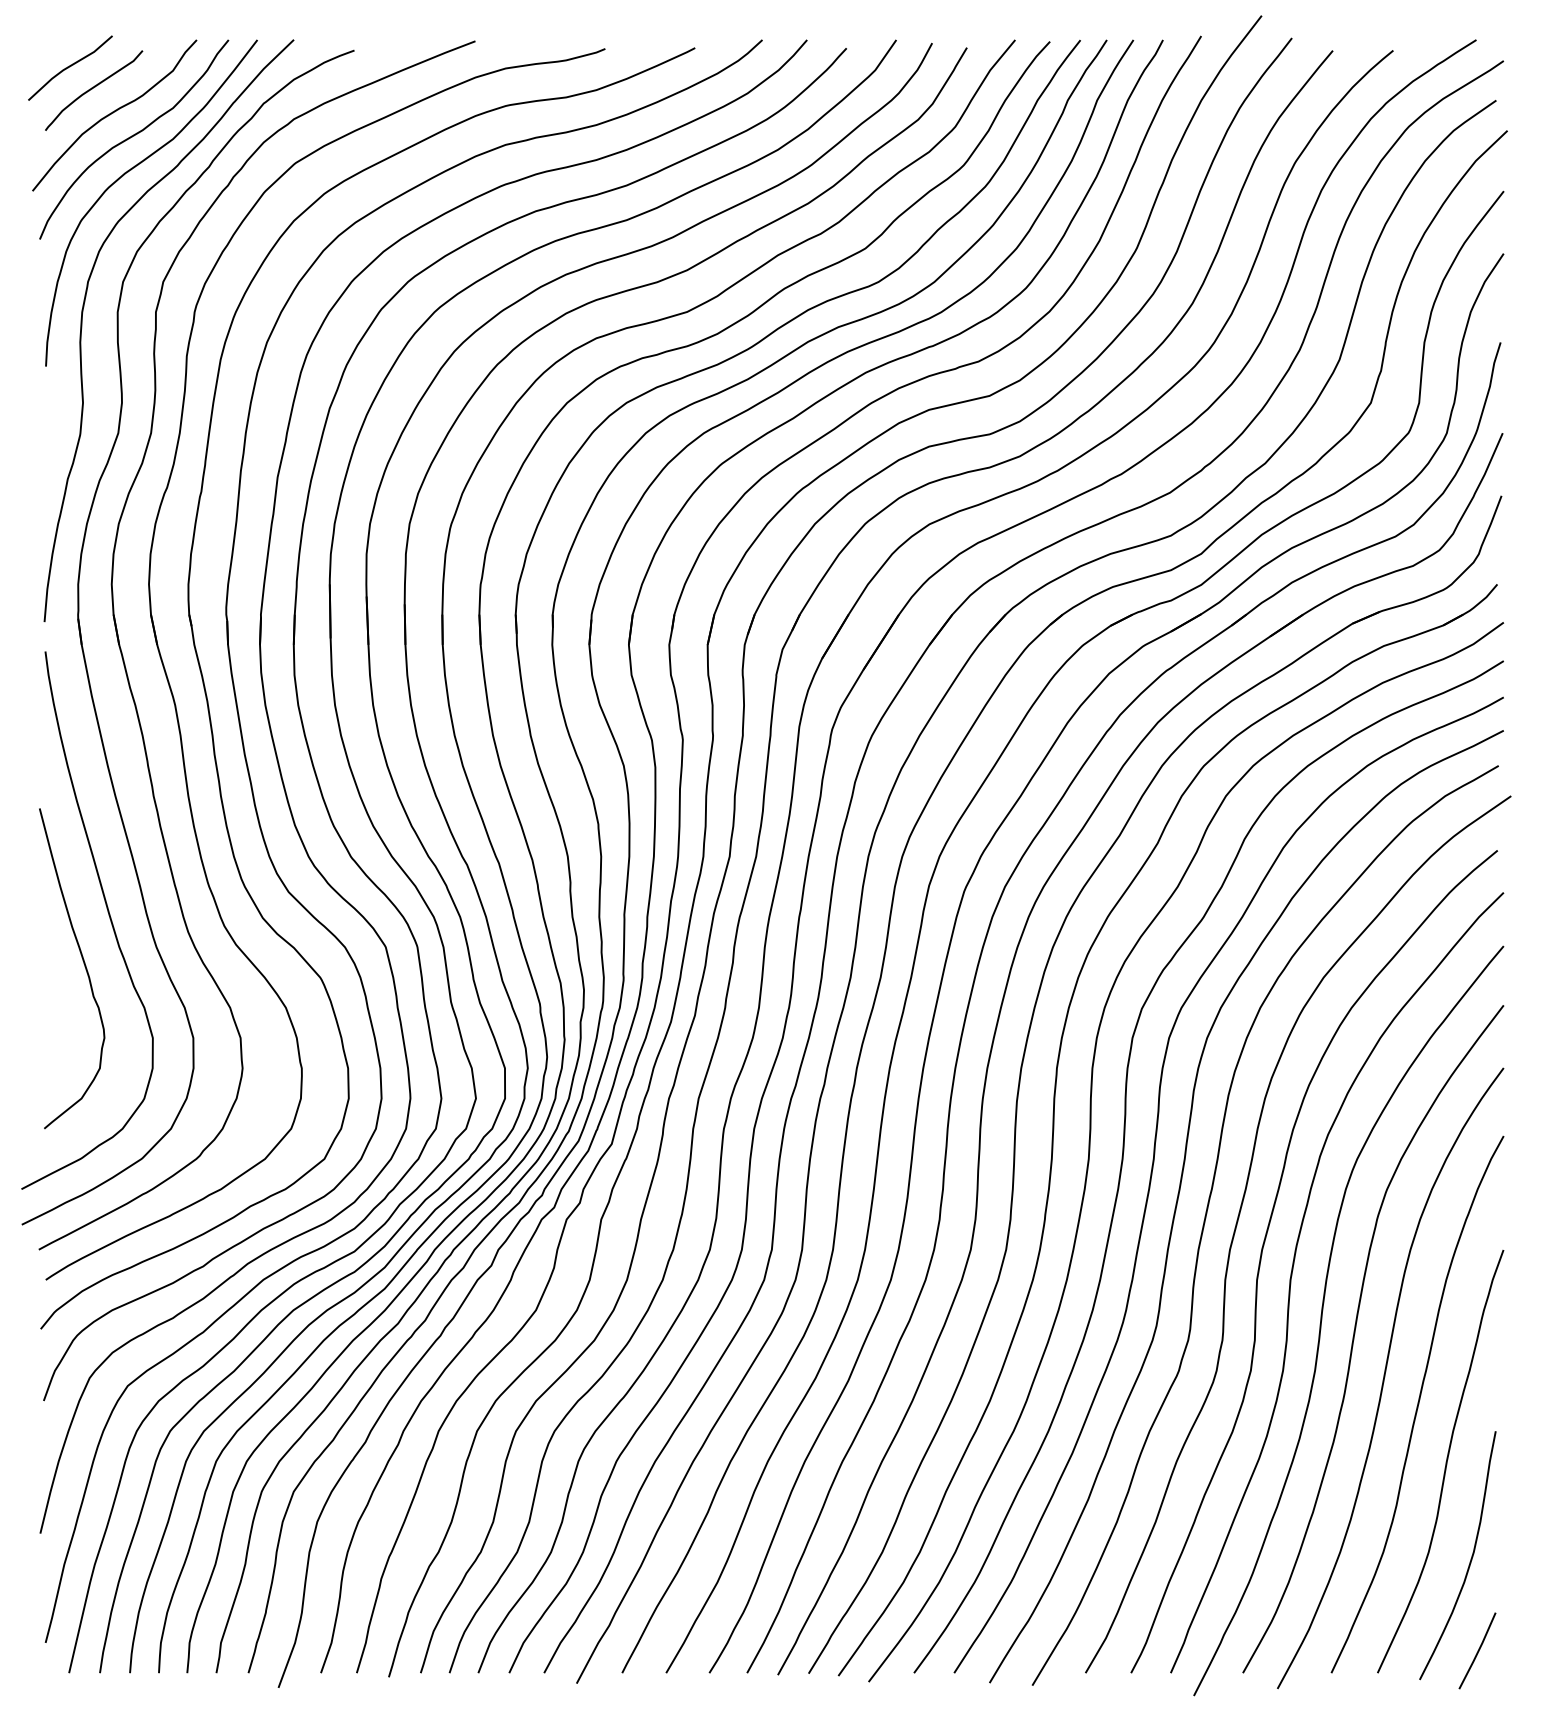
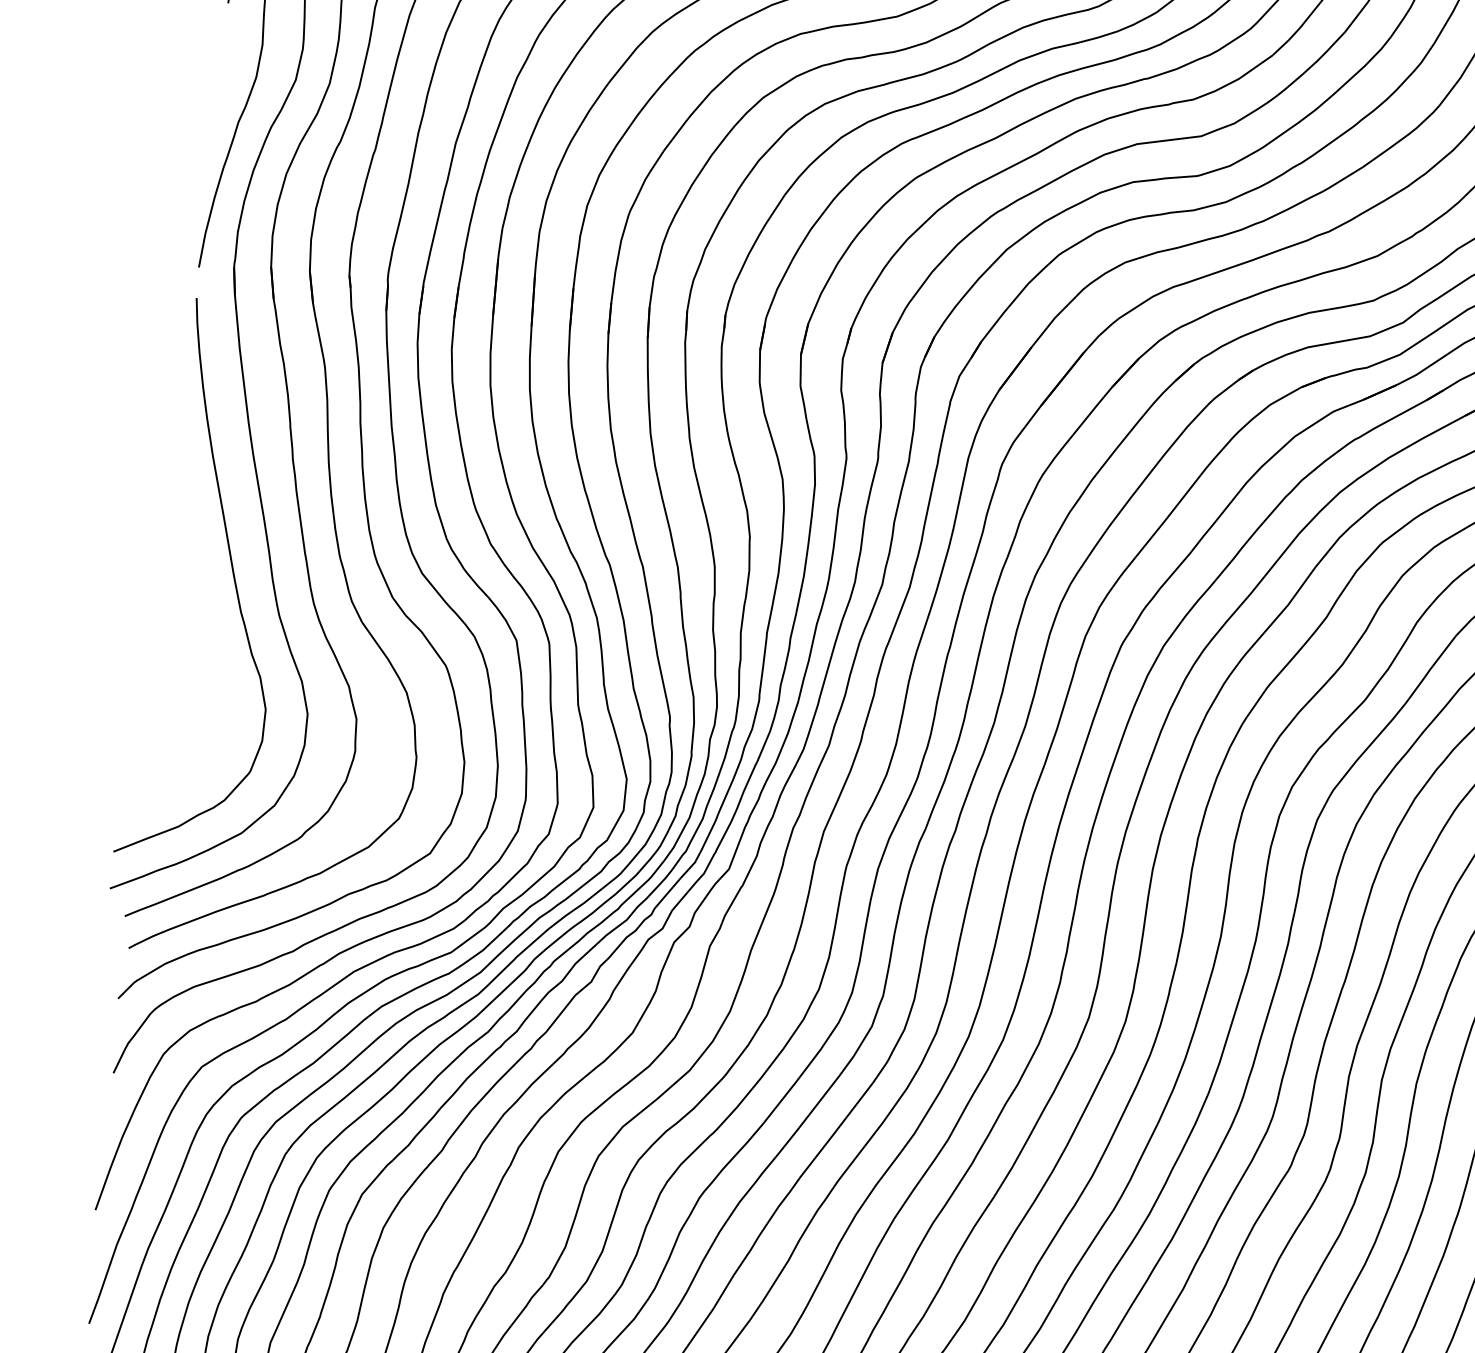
curve: (83, 963) -> (202, 624), removed

